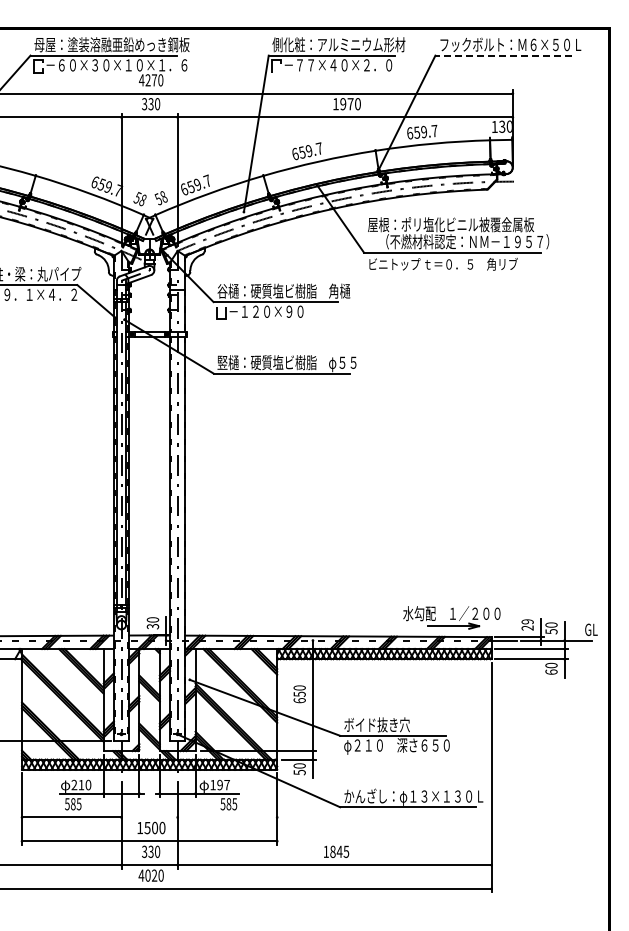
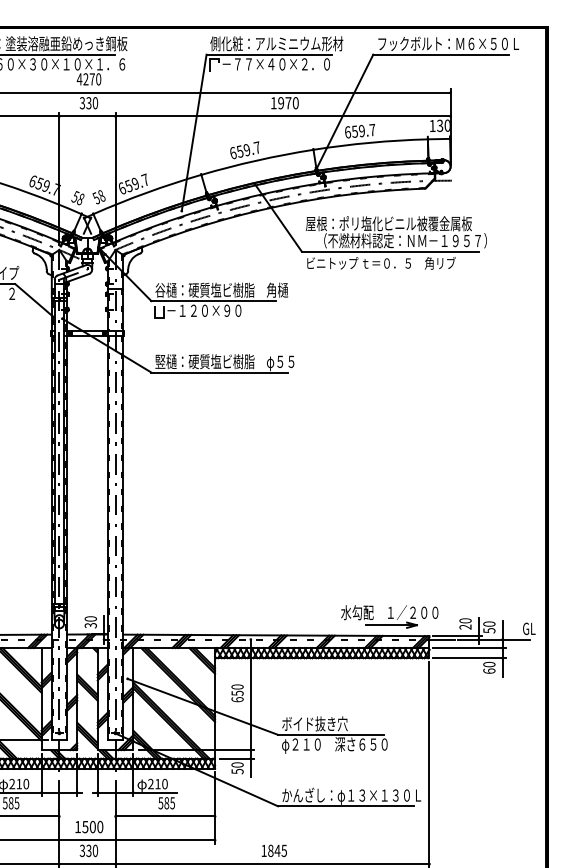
line: (503, 55) -> (441, 54), dashed -> solid
text: (527, 621) -> (465, 620), 29 -> 20
text: (219, 784) -> (157, 783), 197 -> 210
line: (227, 817) -> (165, 816), added

